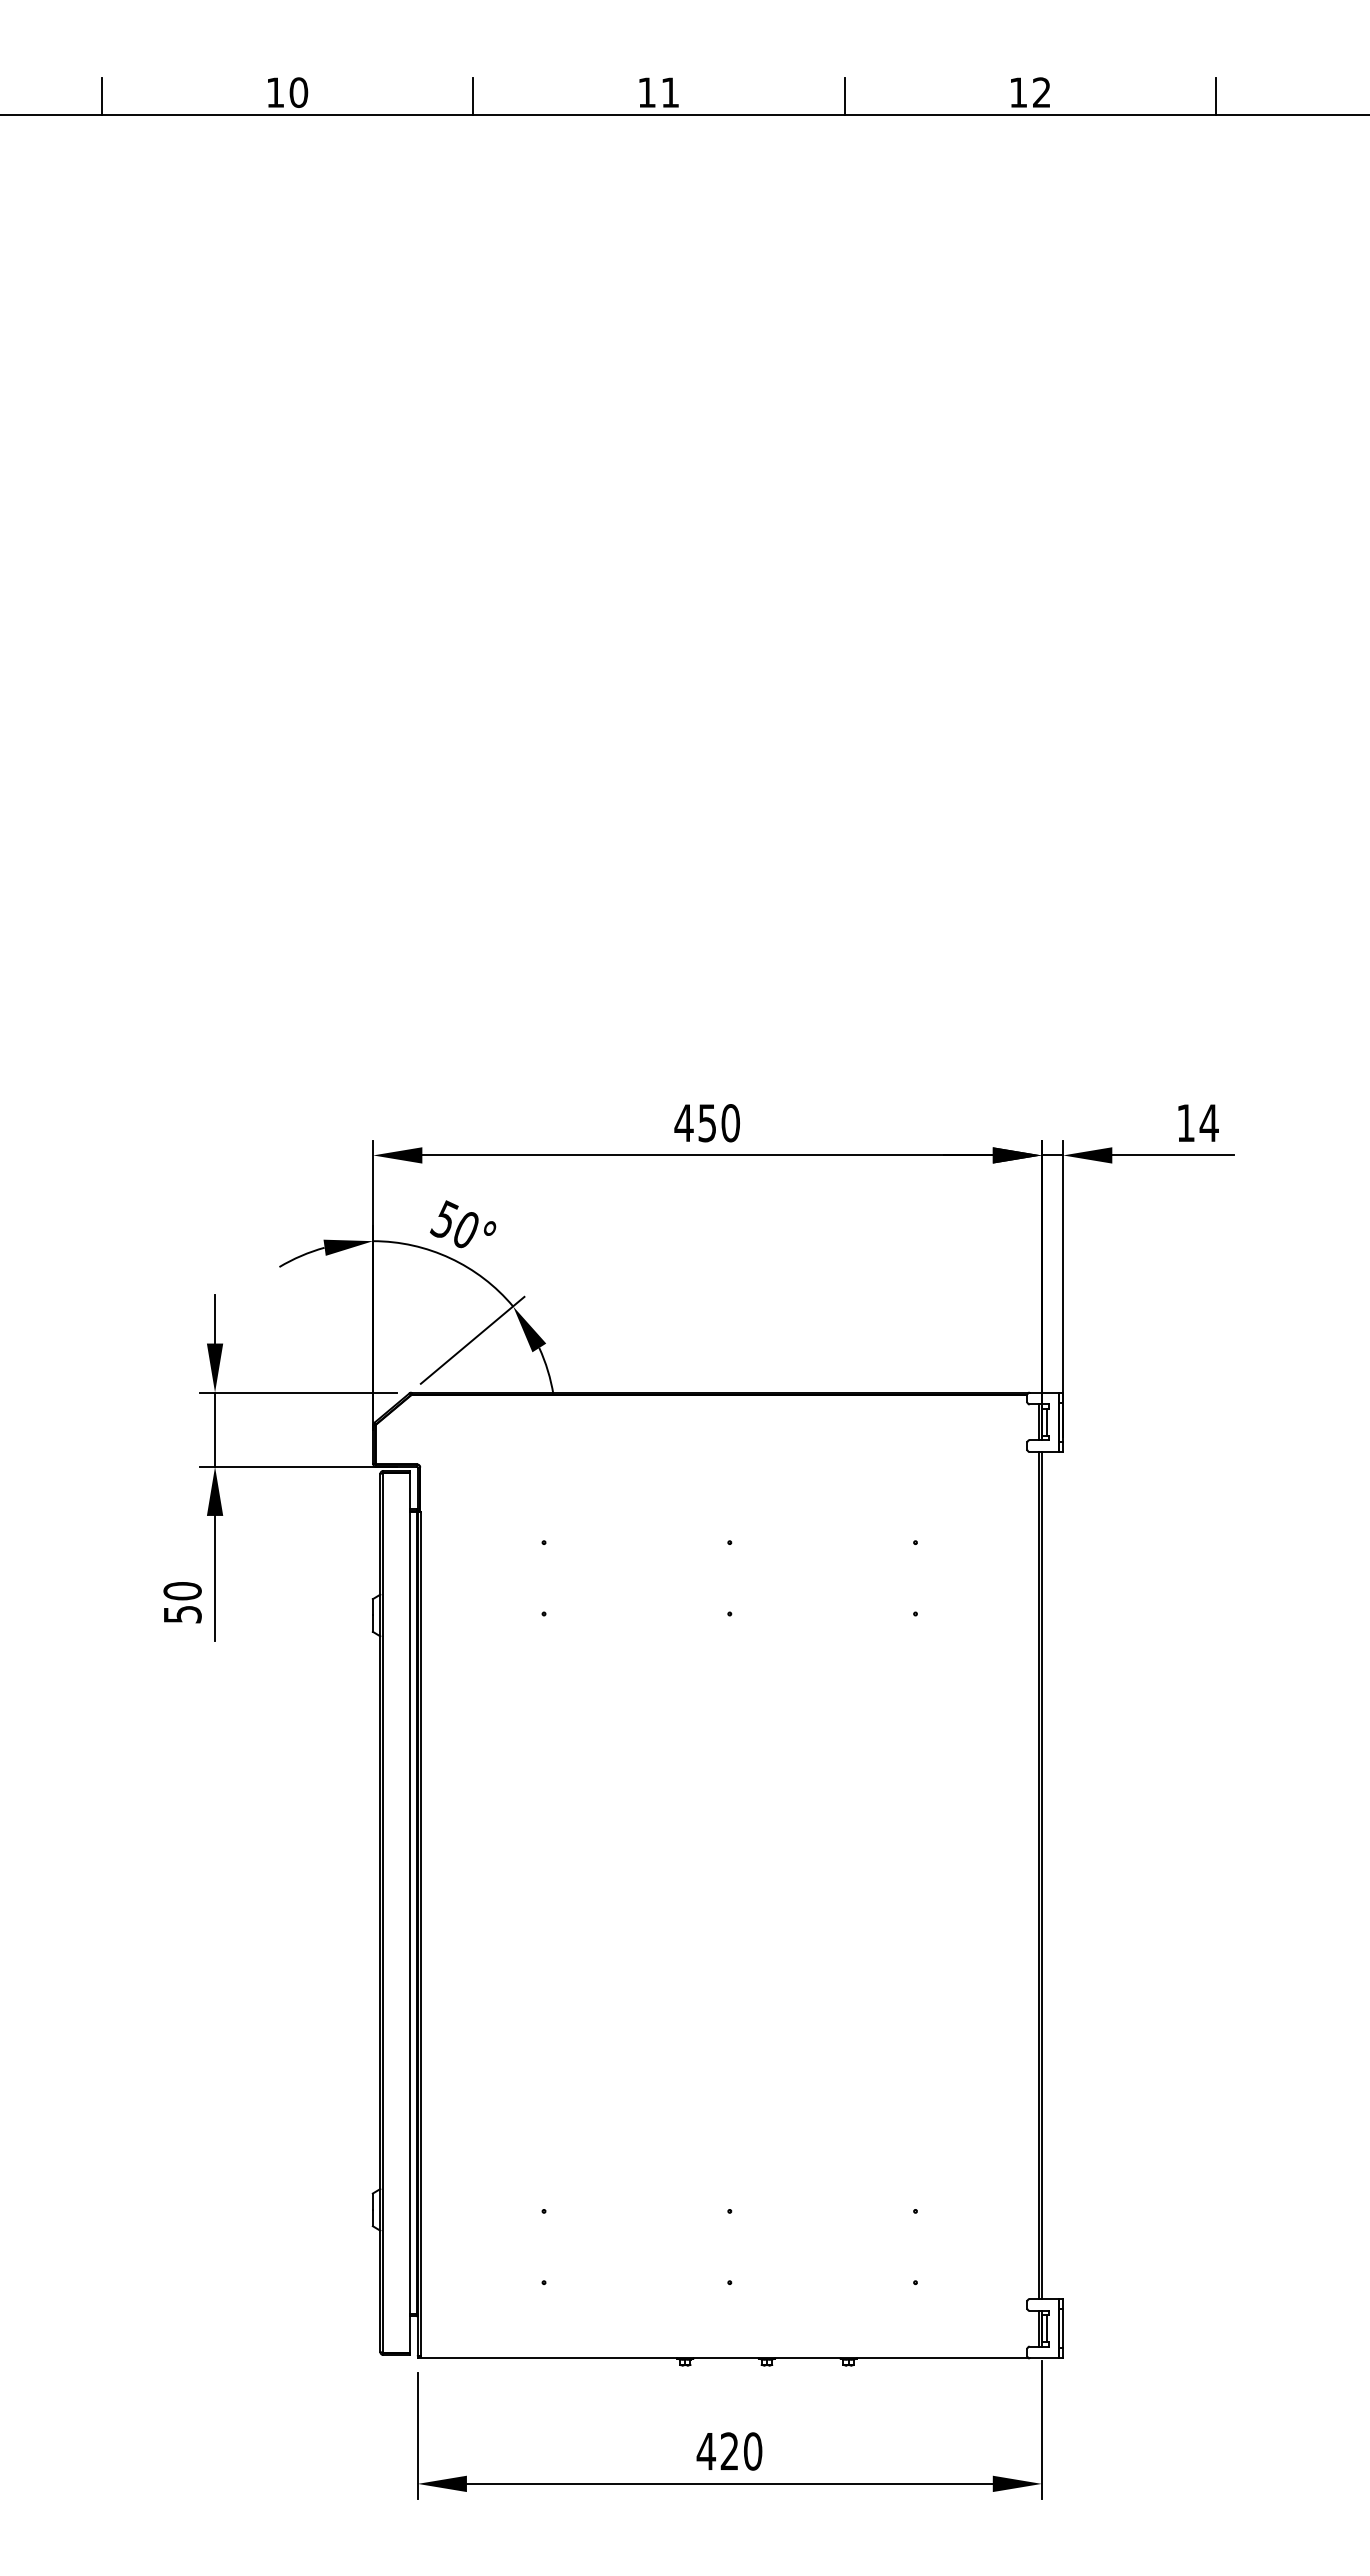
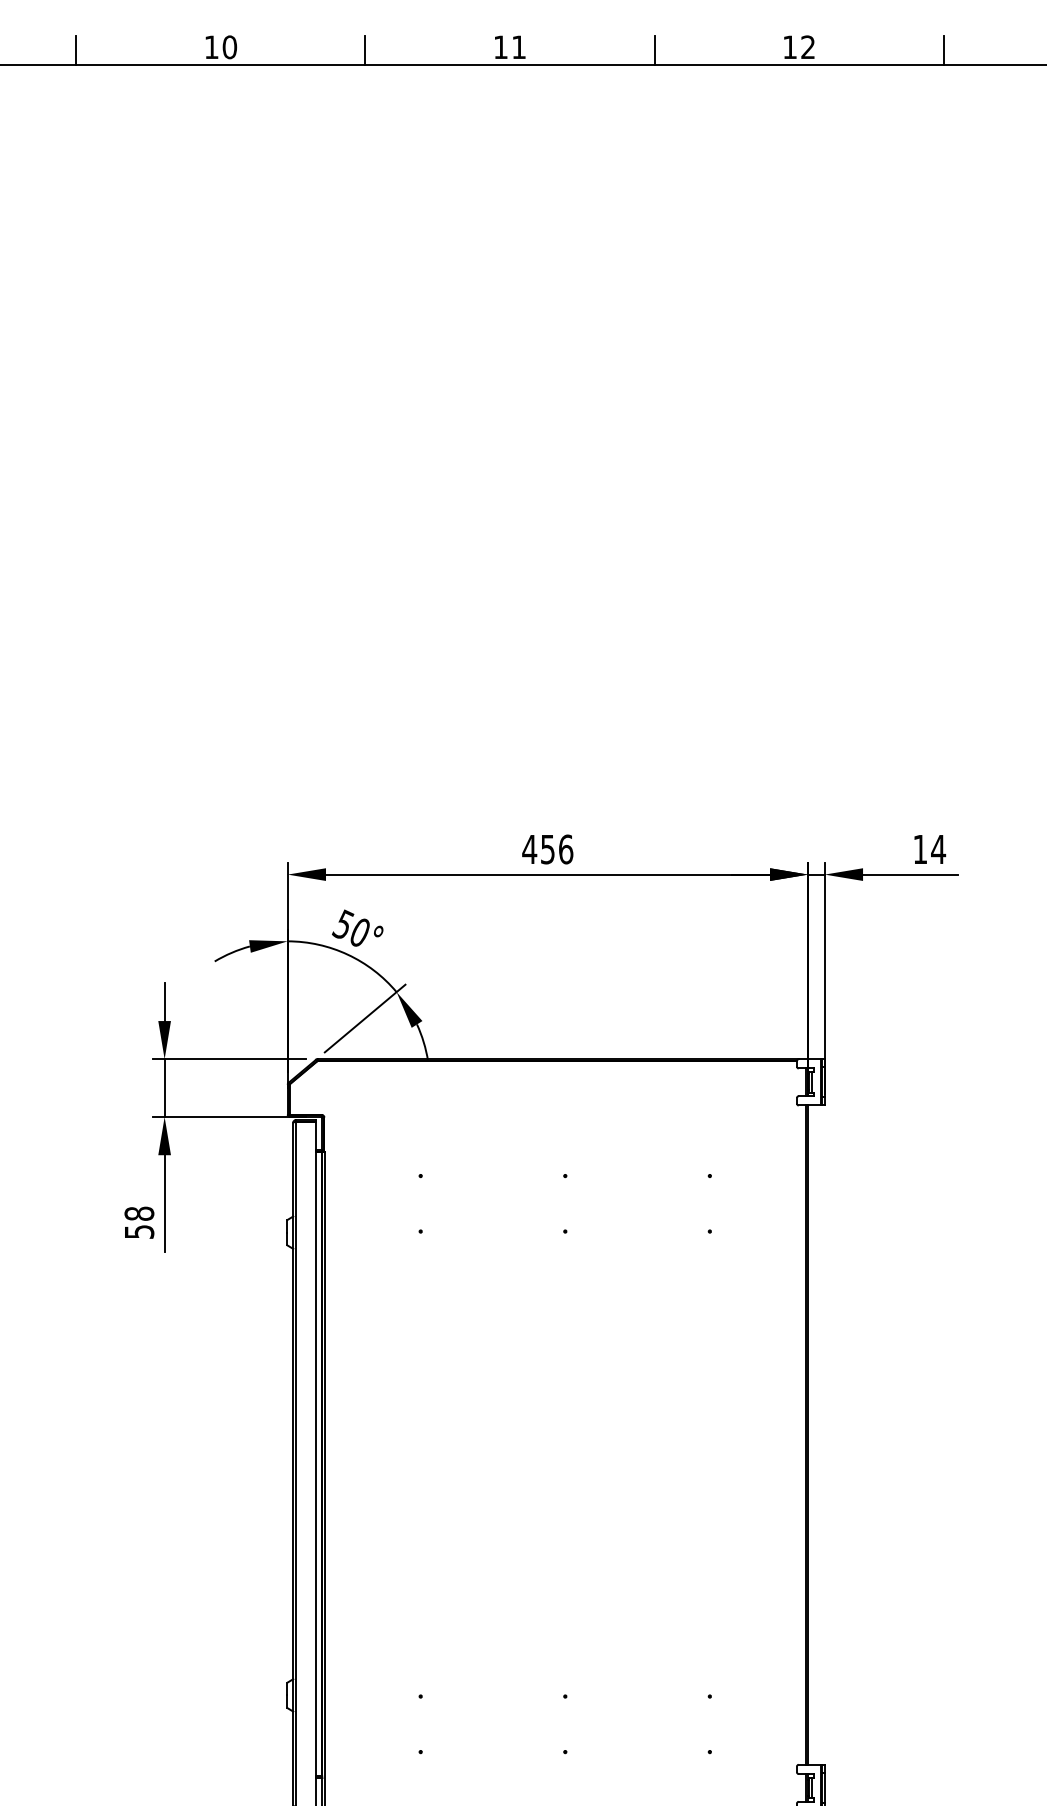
text: (730, 1123) -> (565, 849), 450 -> 456
text: (182, 1591) -> (139, 1214), 50 -> 58

